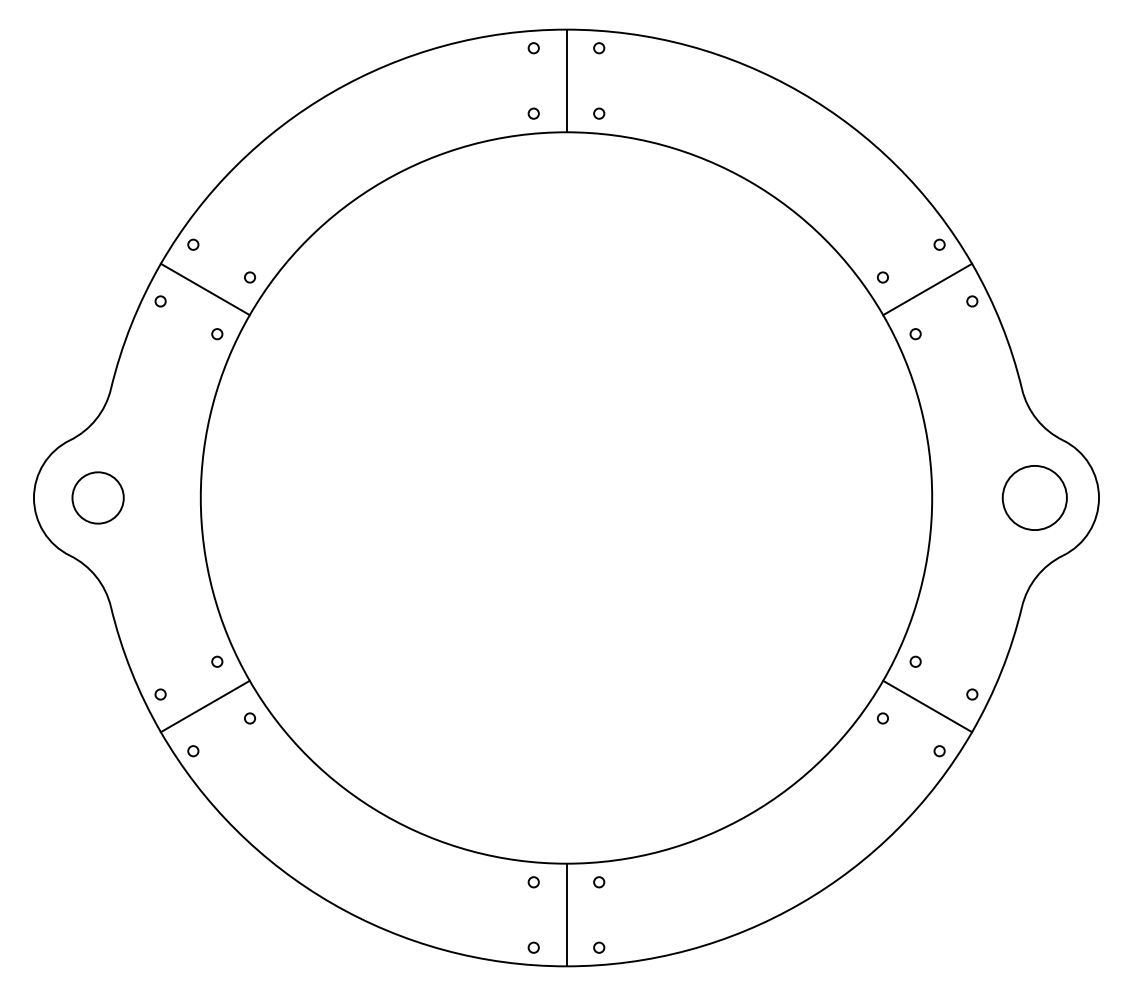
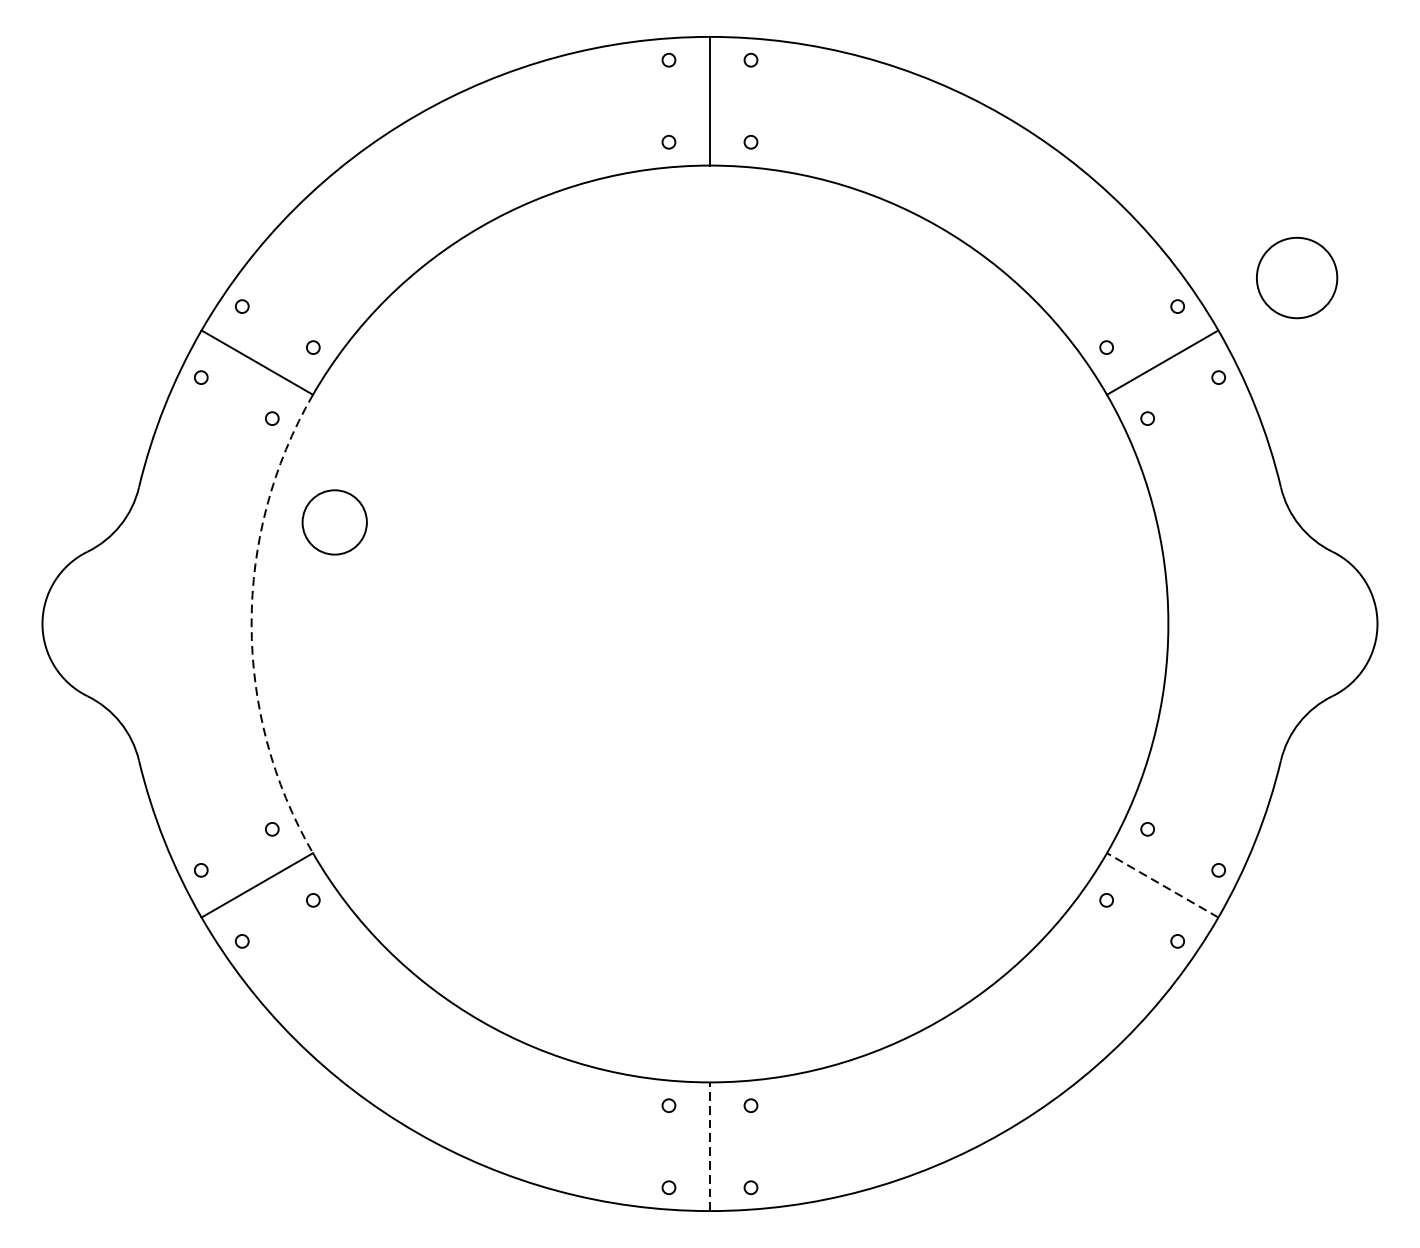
circle: (97, 497) -> (333, 521), moved
circle: (1034, 497) -> (1296, 277), moved
arc: (200, 498) -> (251, 624), solid -> dashed
line: (927, 706) -> (1162, 885), solid -> dashed
line: (566, 914) -> (710, 1146), solid -> dashed

